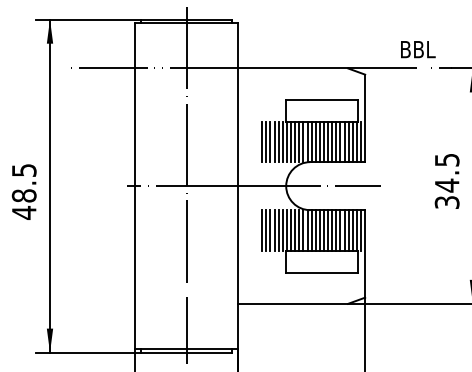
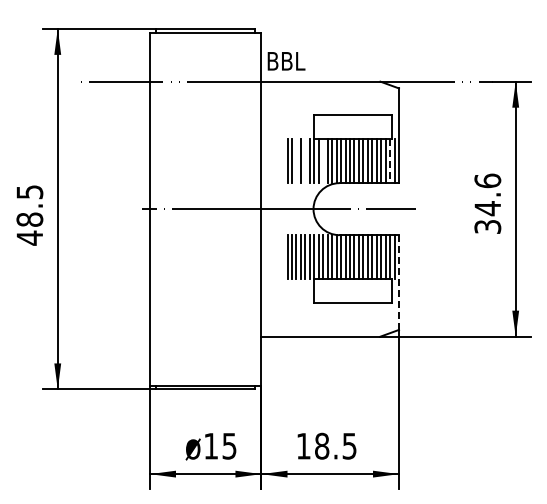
text: (418, 49) -> (286, 61), moved
line: (270, 142) -> (296, 161), removed
line: (278, 142) -> (305, 161), removed
line: (295, 142) -> (323, 161), removed
line: (357, 142) -> (390, 161), solid -> dashed
text: (446, 159) -> (487, 180), 34.5 -> 34.6
line: (186, 184) -> (205, 207), removed
line: (365, 253) -> (399, 282), solid -> dashed

